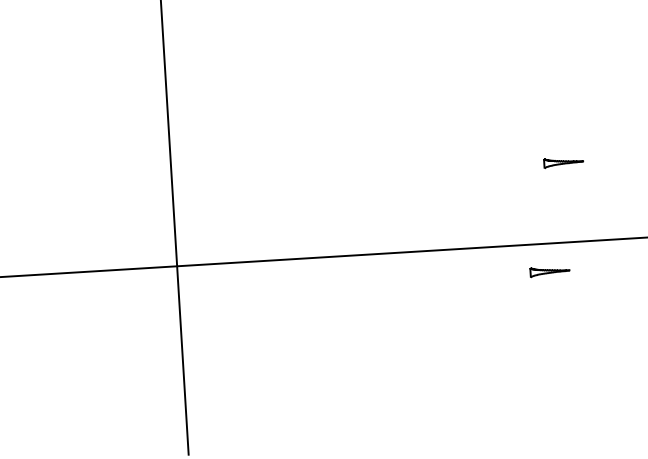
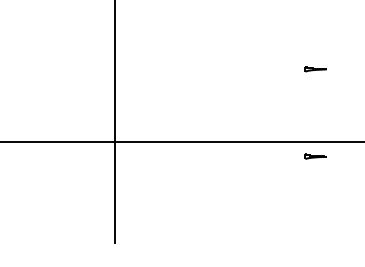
part: (562, 162) -> (315, 69), moved

